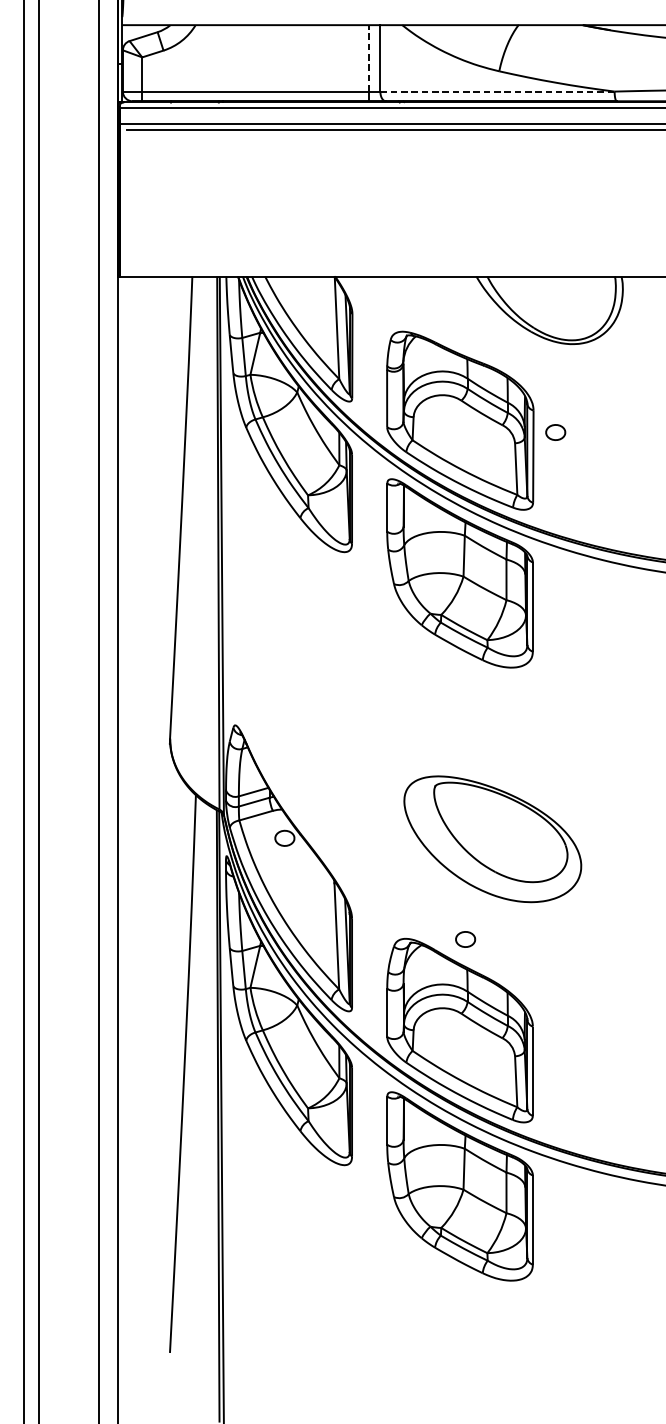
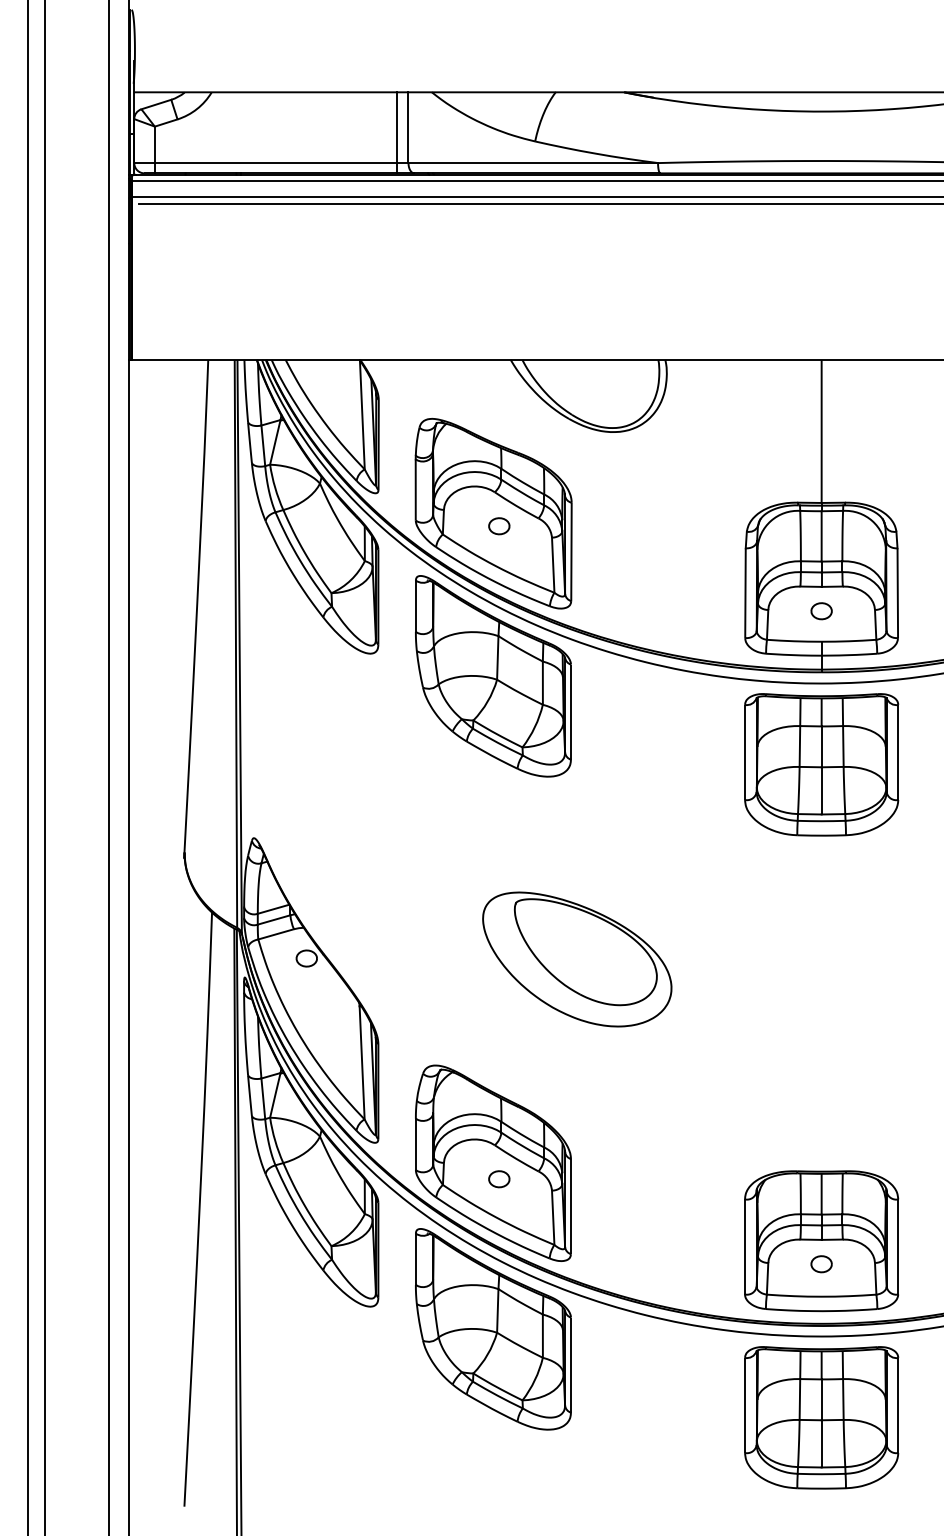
line: (369, 58) -> (396, 127), dashed -> solid
line: (497, 91) -> (533, 163), dashed -> solid
part: (555, 432) -> (499, 526), moved
part: (493, 839) -> (577, 959), moved
part: (465, 939) -> (499, 1179), moved

